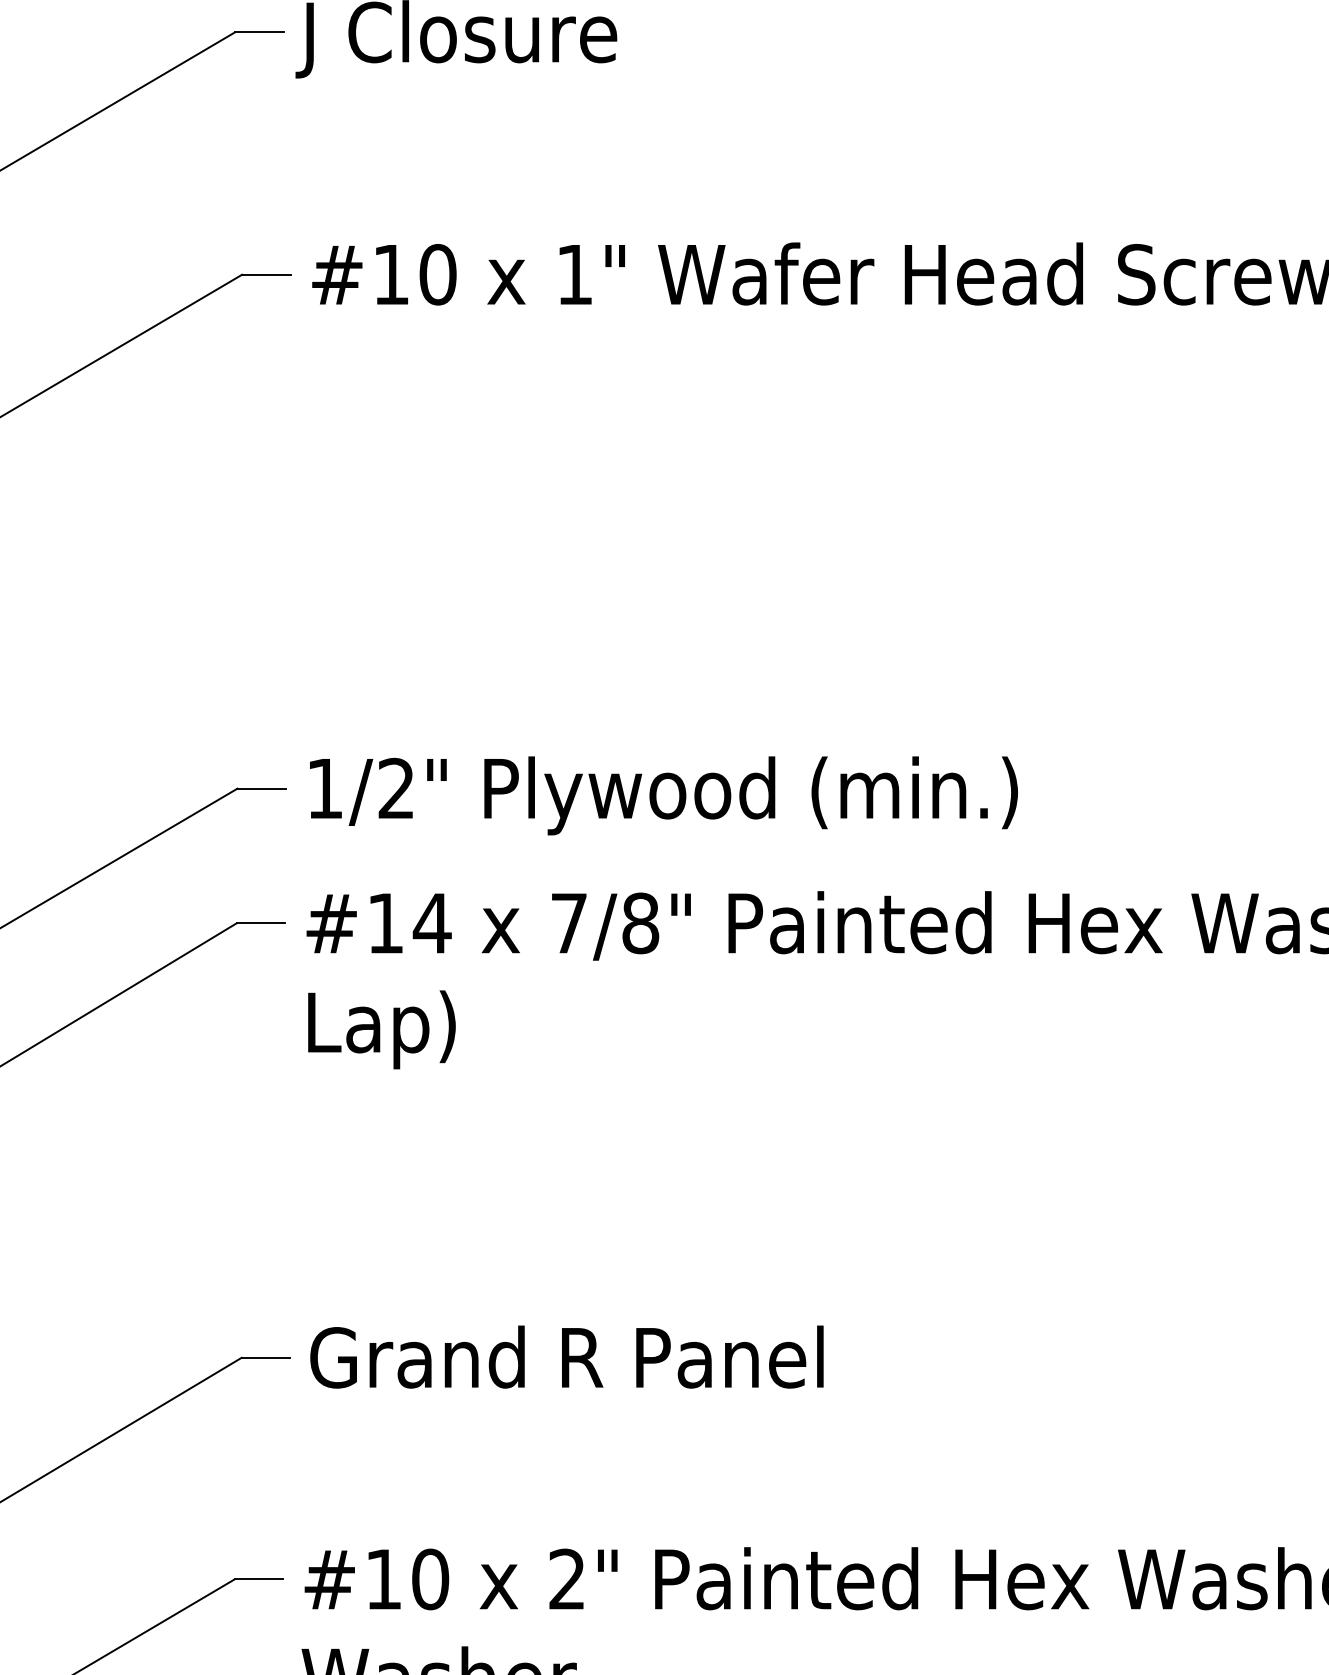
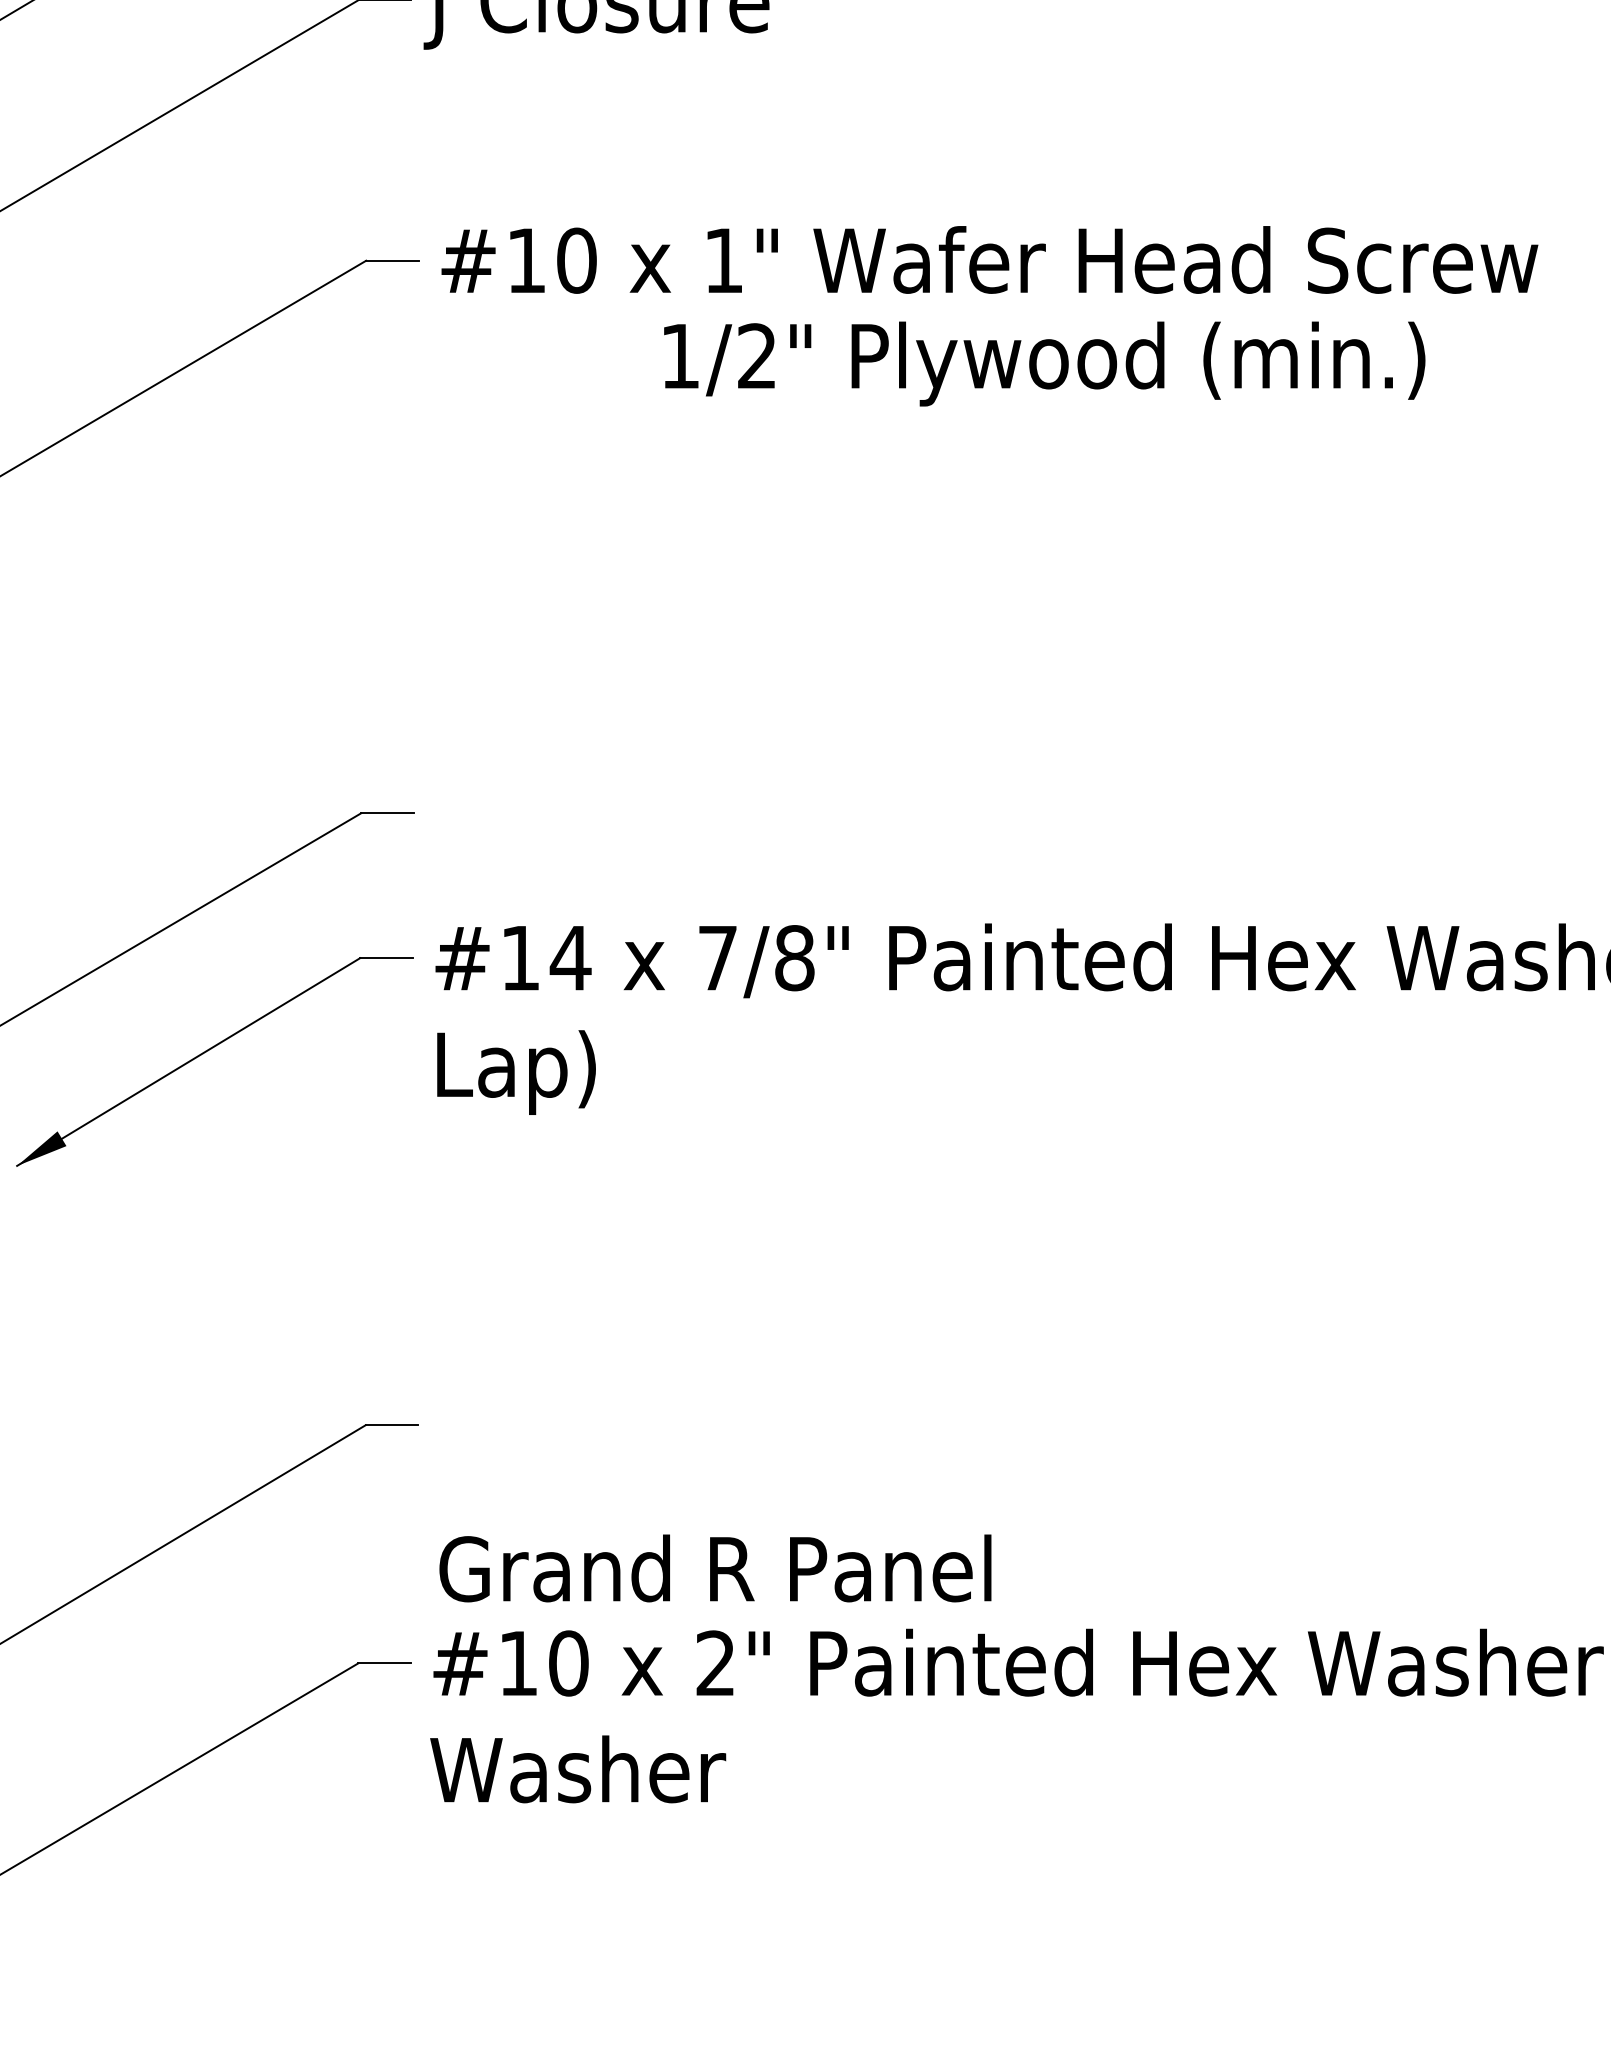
text: (663, 795) -> (1044, 363), moved
text: (566, 1357) -> (715, 1568), moved

